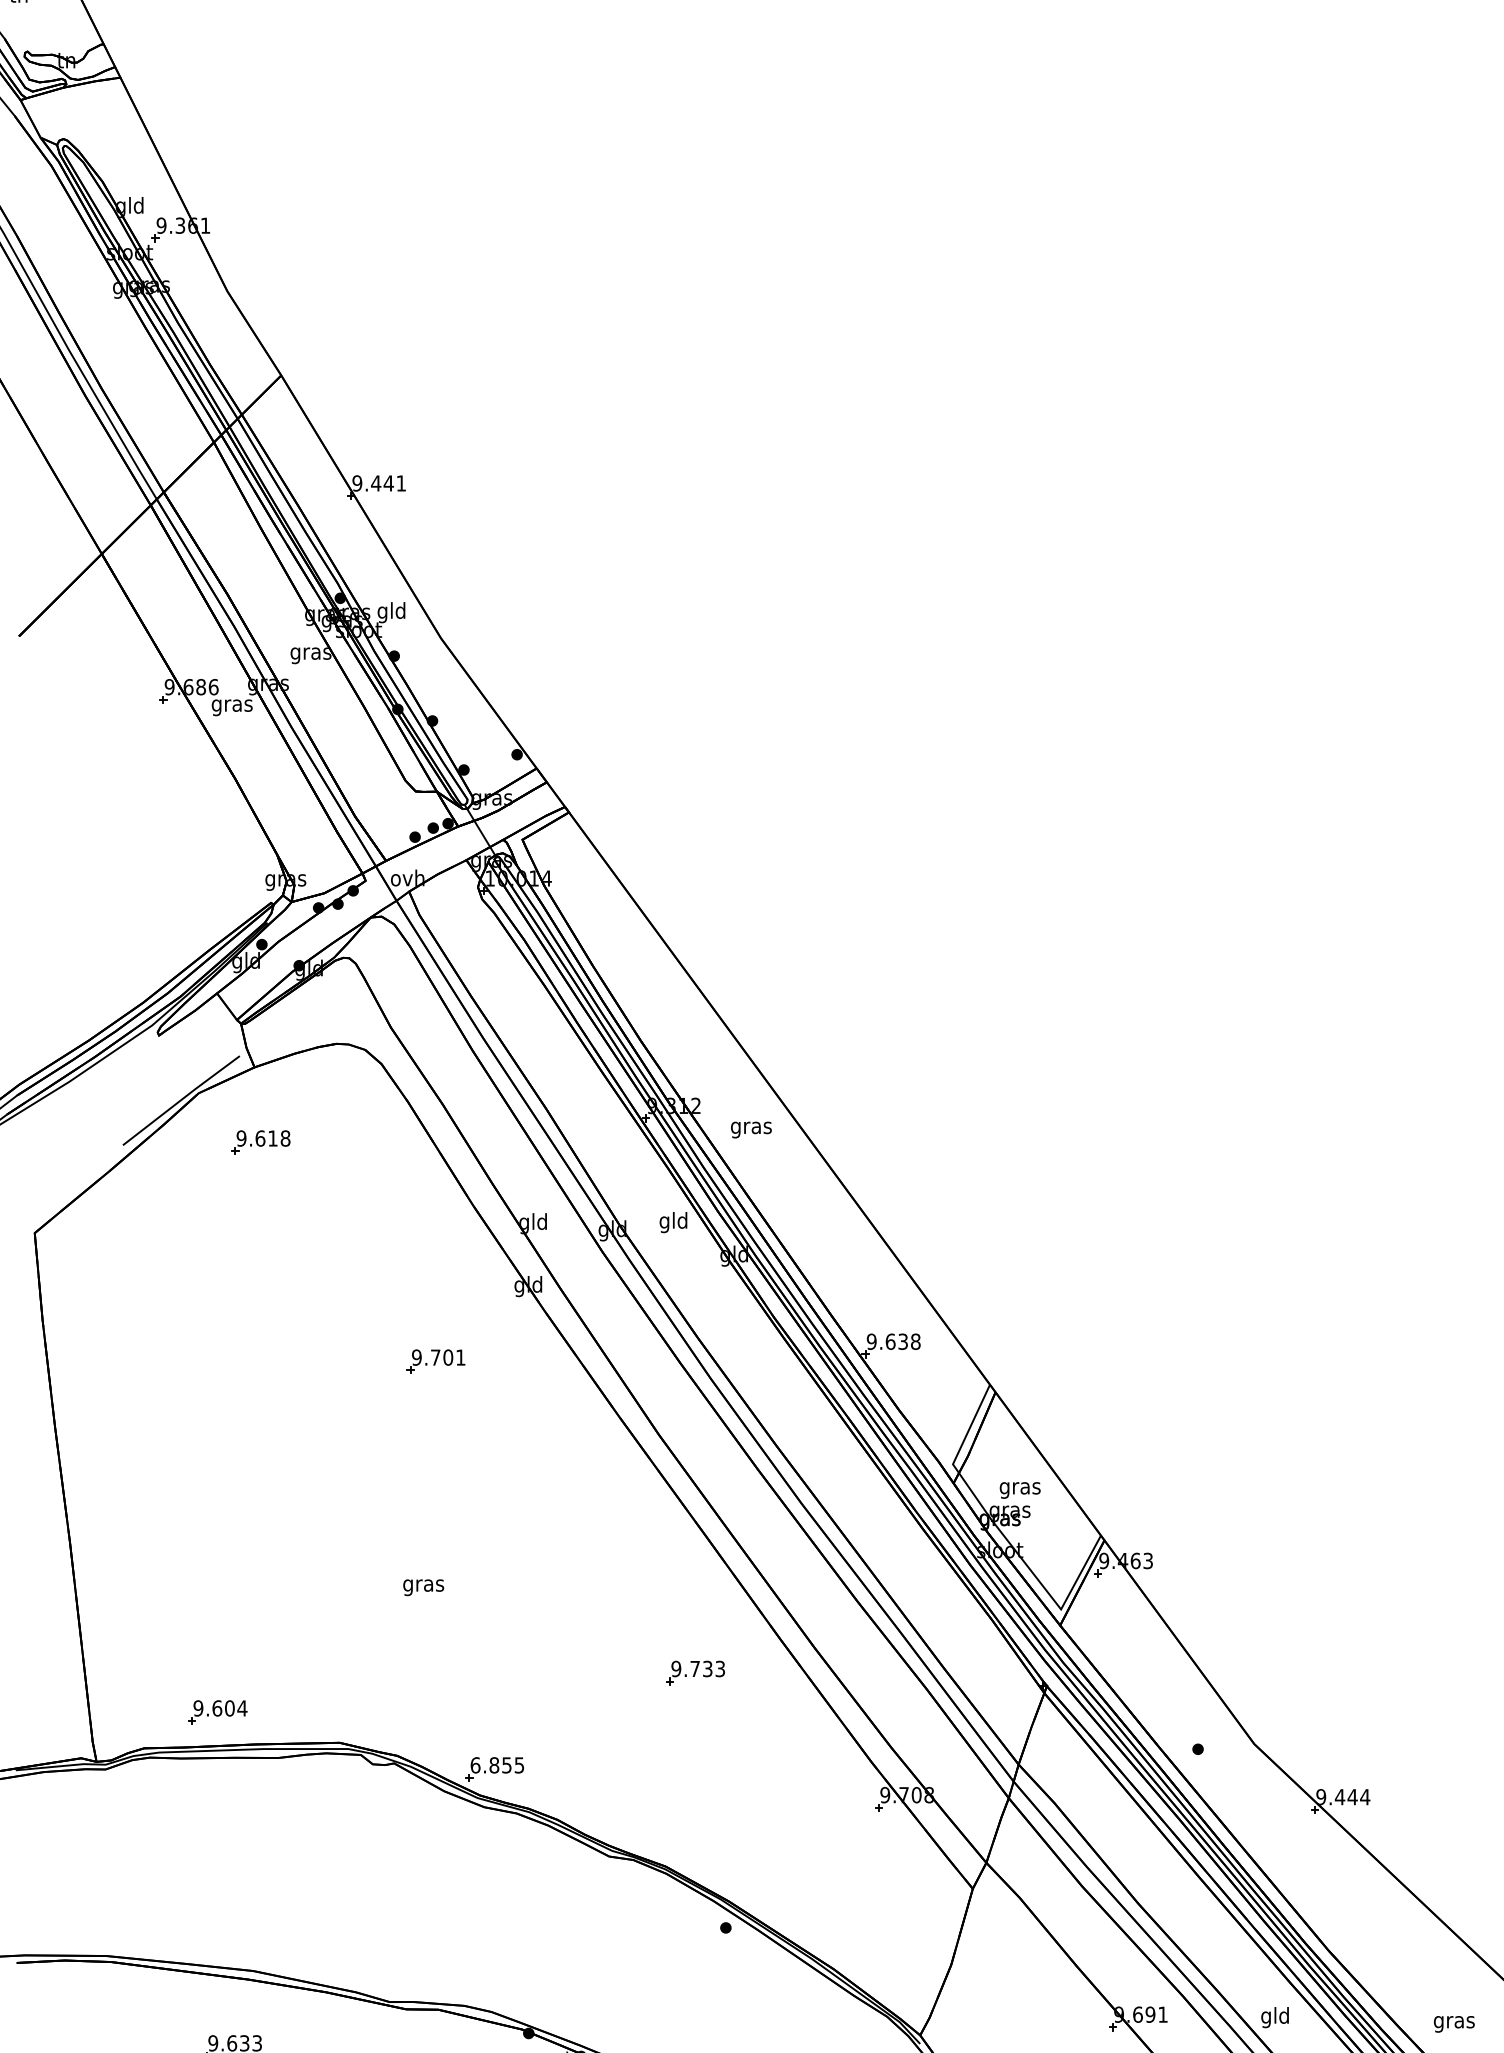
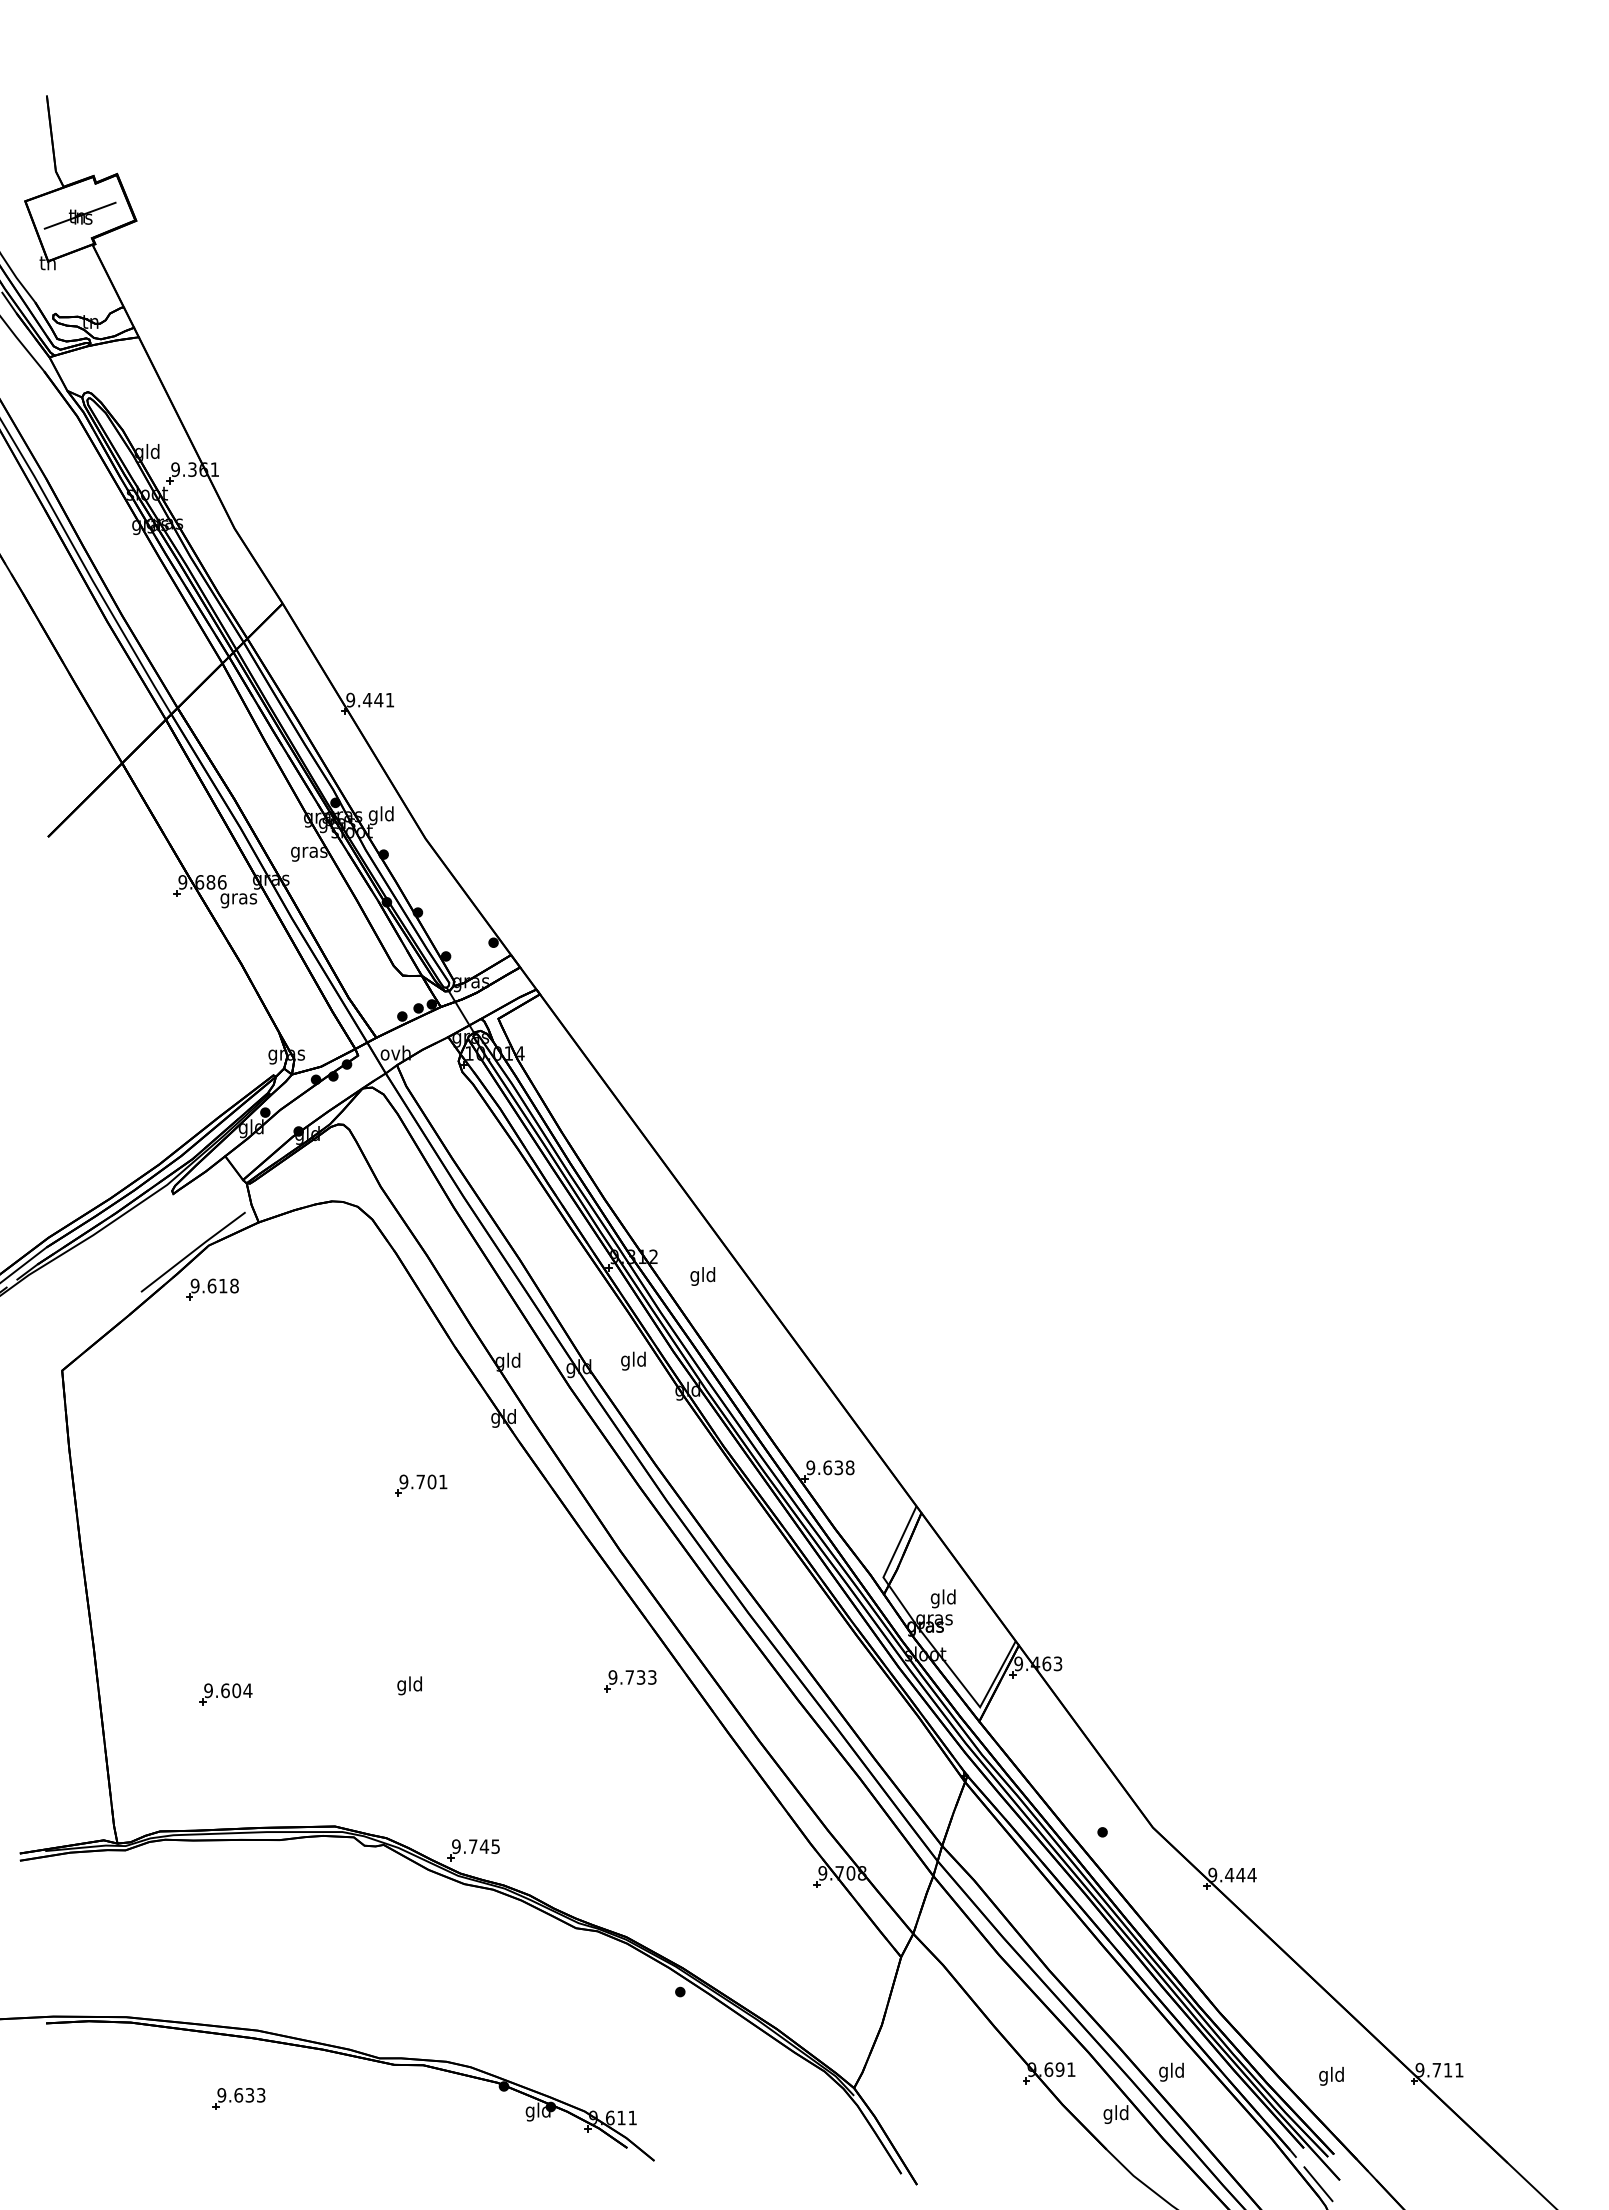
text: (750, 1127) -> (702, 1276), gras -> gld
part: (260, 1142) -> (212, 1289), moved
text: (1020, 1487) -> (943, 1598), gras -> gld
text: (423, 1585) -> (409, 1685), gras -> gld
part: (695, 1673) -> (630, 1681), moved
part: (217, 1712) -> (225, 1694), moved
text: (491, 1765) -> (470, 1846), 6.855 -> 9.745
text: (1453, 2021) -> (1331, 2075), gras -> gld

